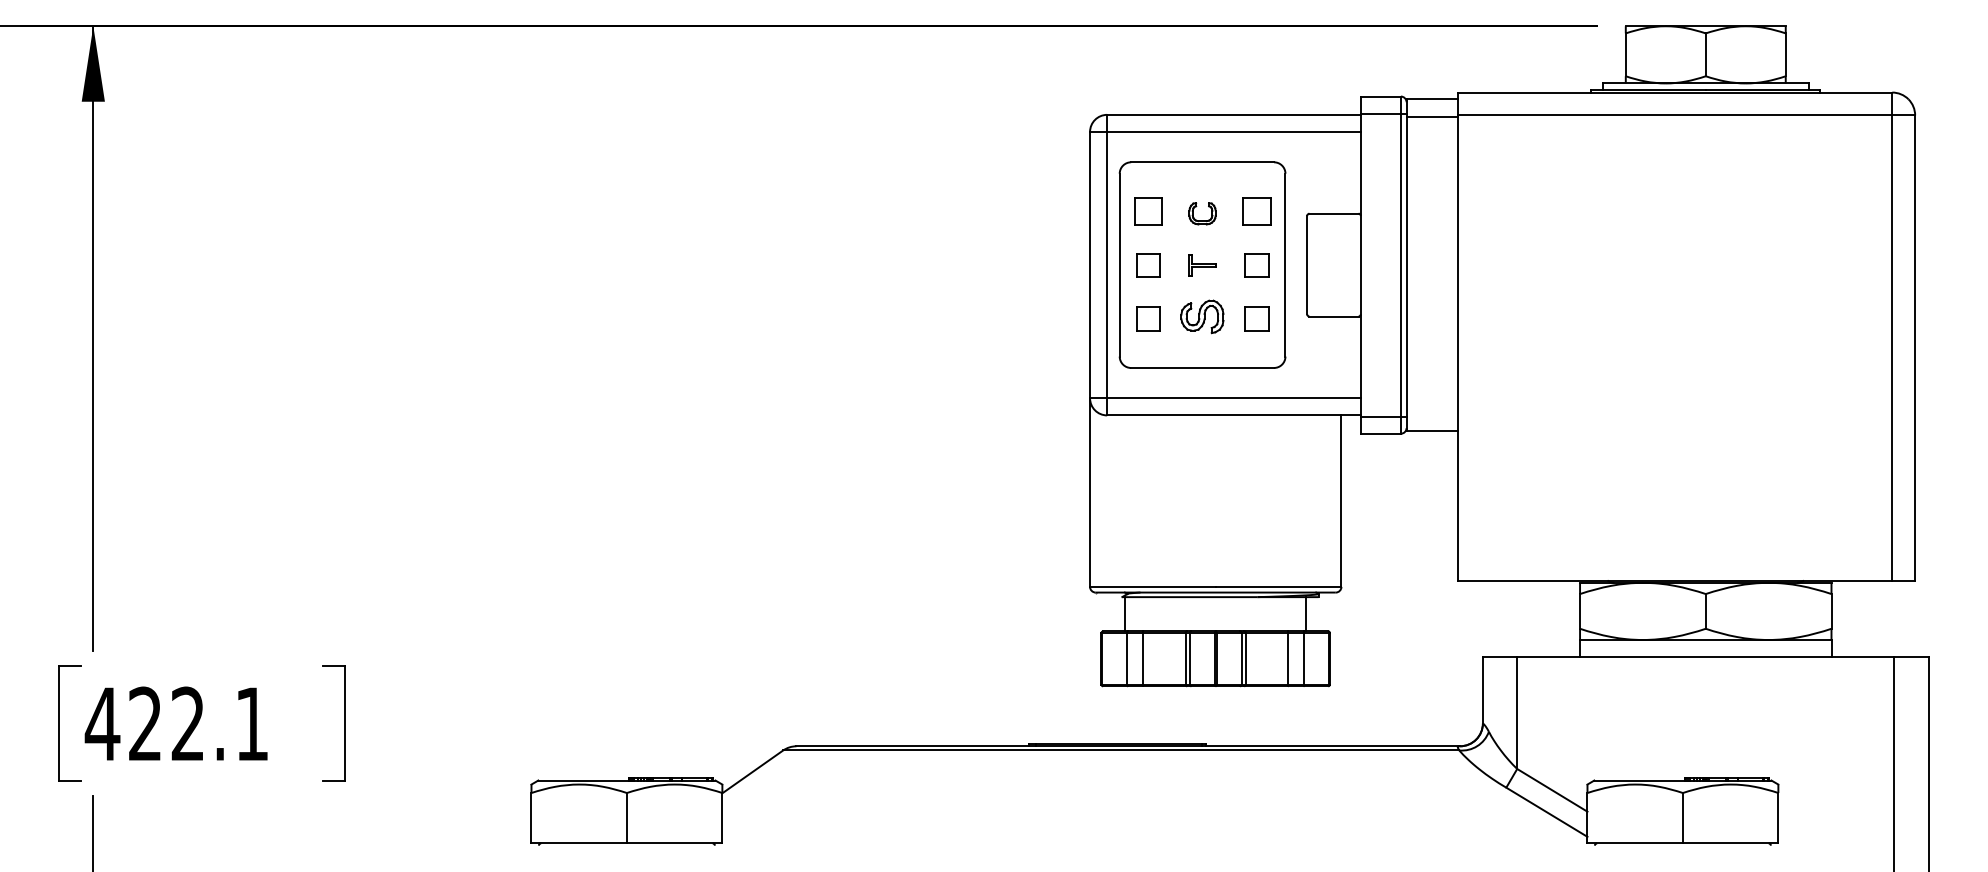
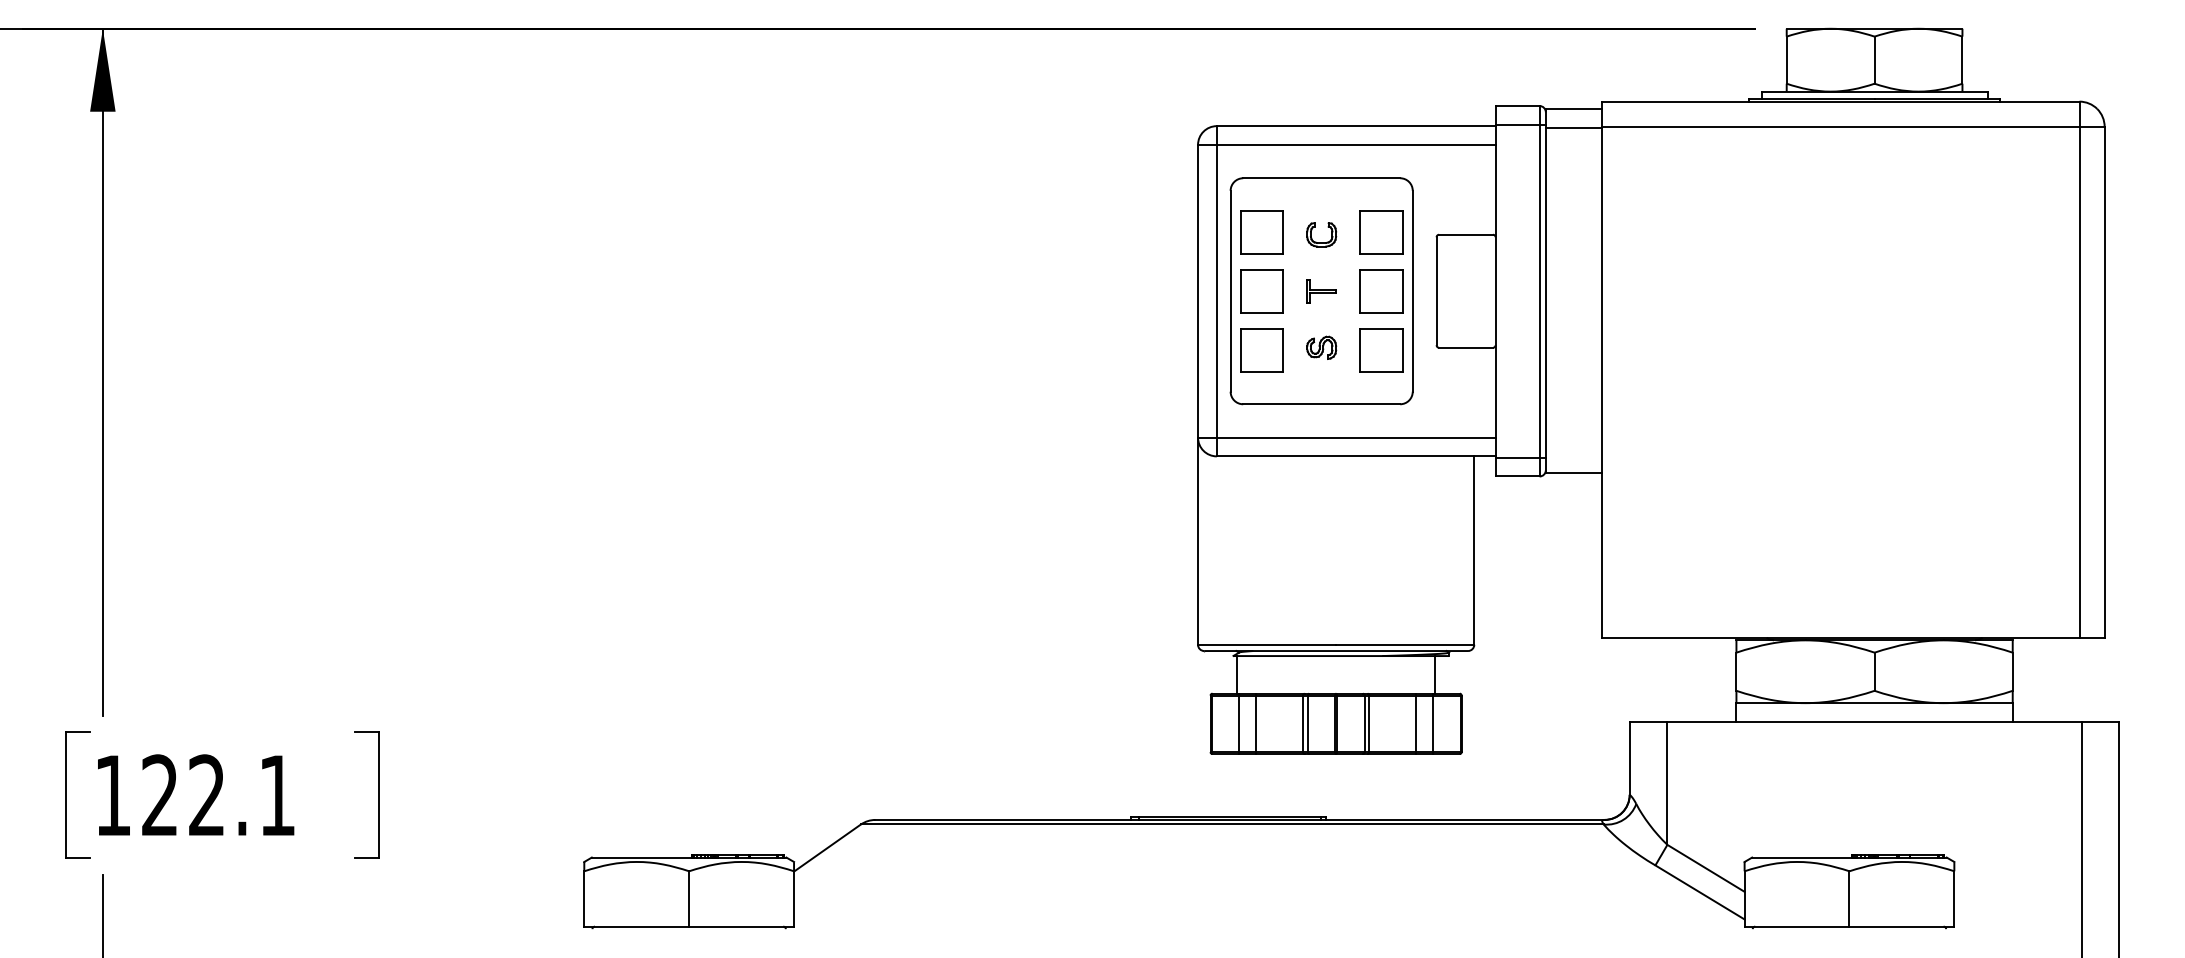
part: (1147, 211) -> (1261, 232), size x1.43
part: (1257, 211) -> (1381, 232), size x1.43
part: (1147, 265) -> (1261, 291), size x1.67
part: (1257, 265) -> (1381, 291), size x1.67
part: (1202, 316) -> (1321, 347), size x0.62
part: (1147, 319) -> (1261, 350), size x1.67
part: (1257, 319) -> (1381, 350), size x1.67
text: (102, 724) -> (112, 795), 422.1 -> 122.1

